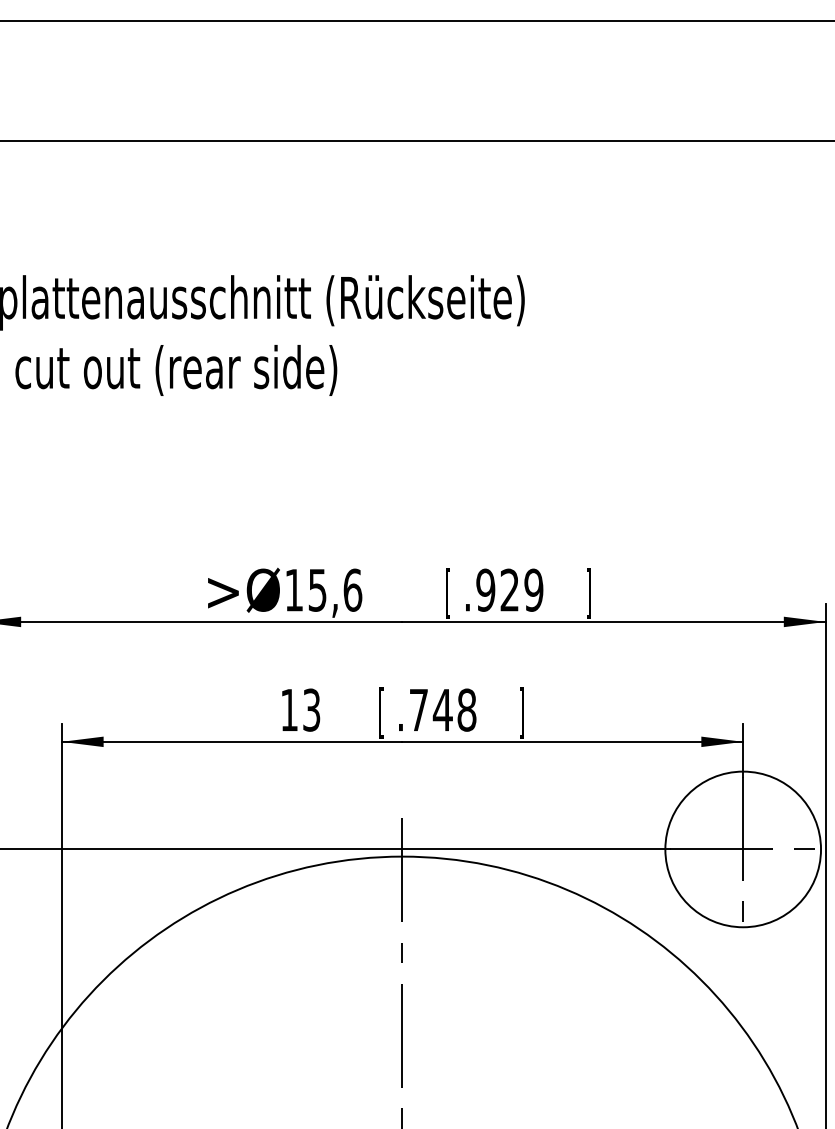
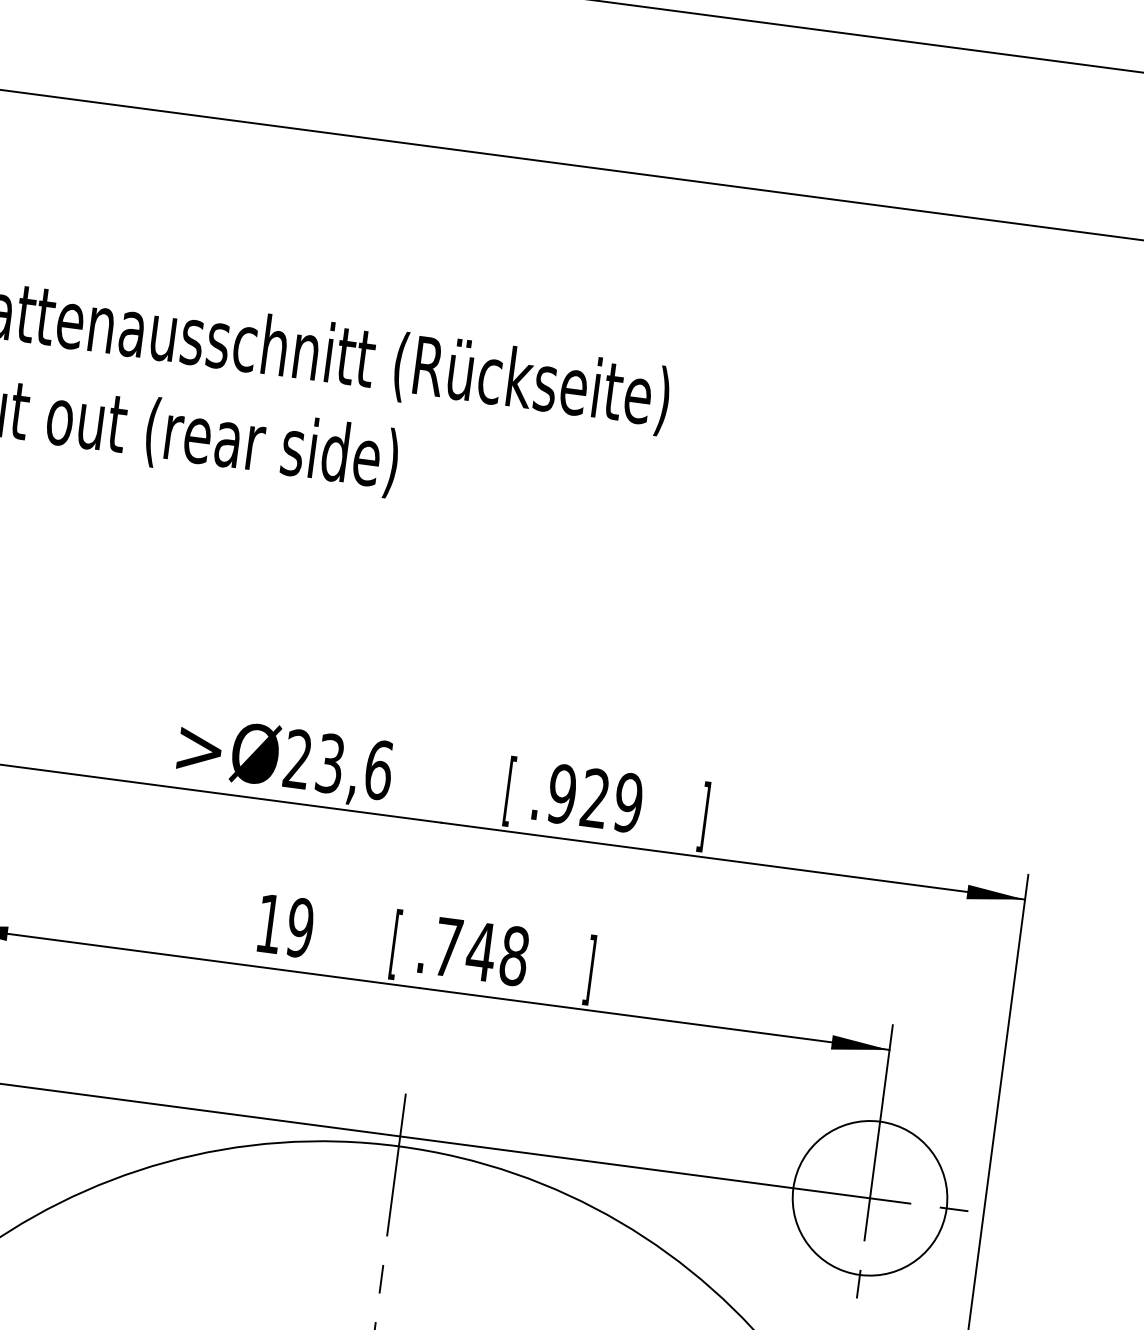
text: (305, 589) -> (313, 760), 15,6 -> 23,6
text: (311, 709) -> (300, 926), 13 -> 19
circle: (742, 849) -> (869, 1198), size x0.71

